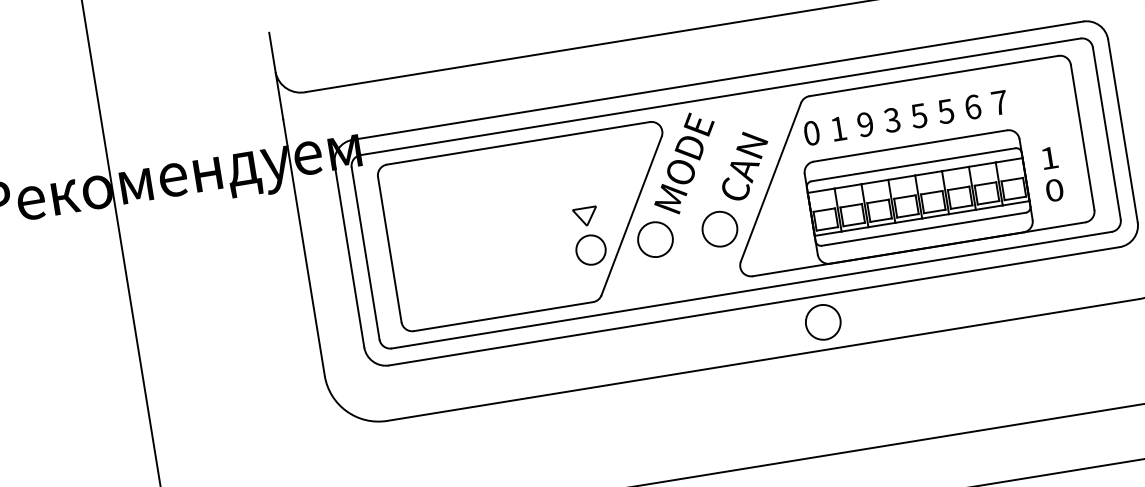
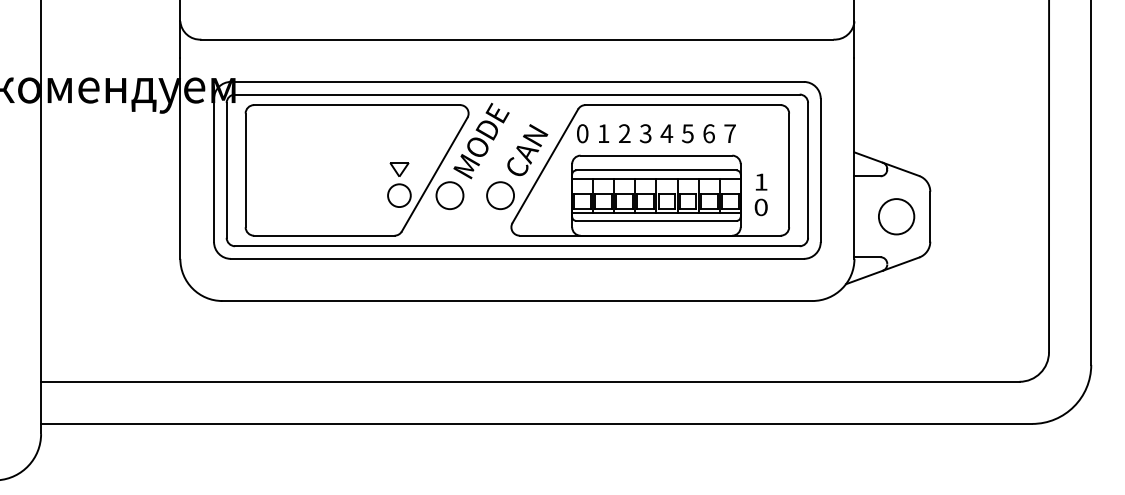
text: (918, 115) -> (666, 133), 5 -> 4
text: (865, 124) -> (624, 133), 9 -> 2
circle: (822, 322) -> (567, 279), removed

